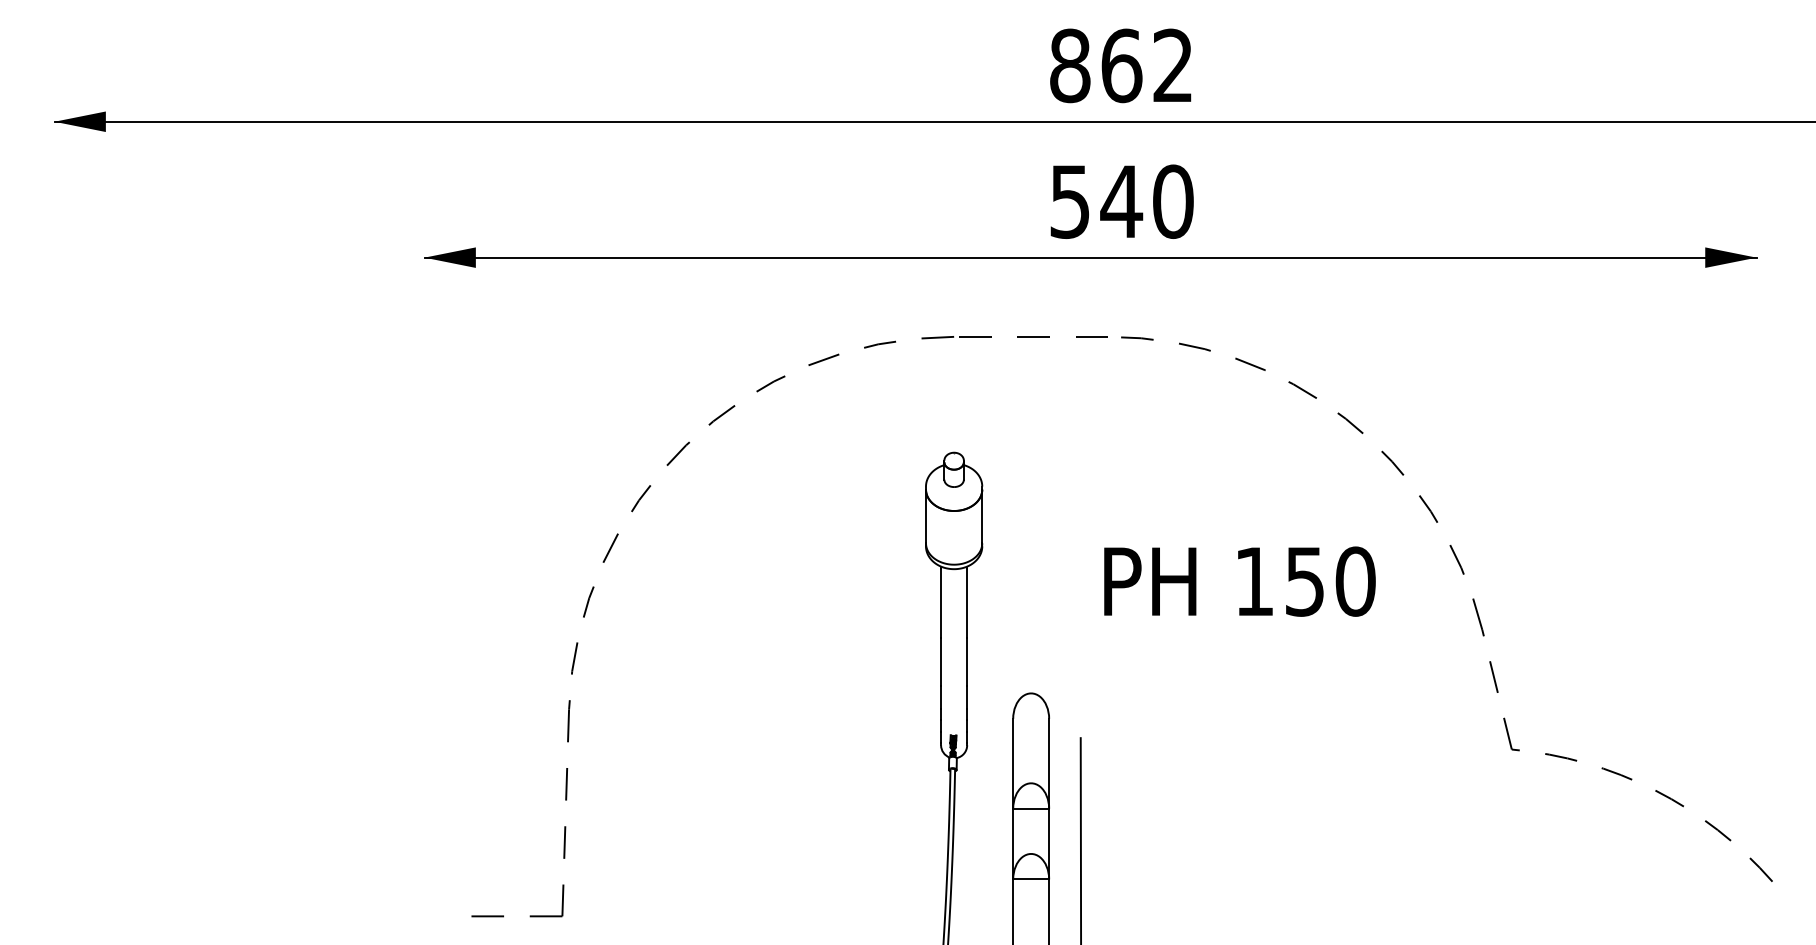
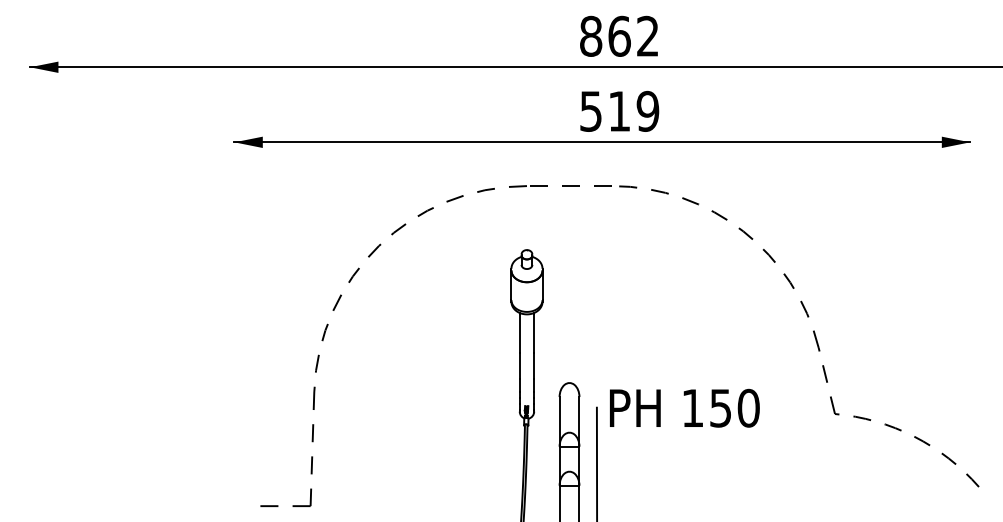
text: (1146, 201) -> (633, 111), 540 -> 519
text: (1239, 580) -> (684, 407), moved

